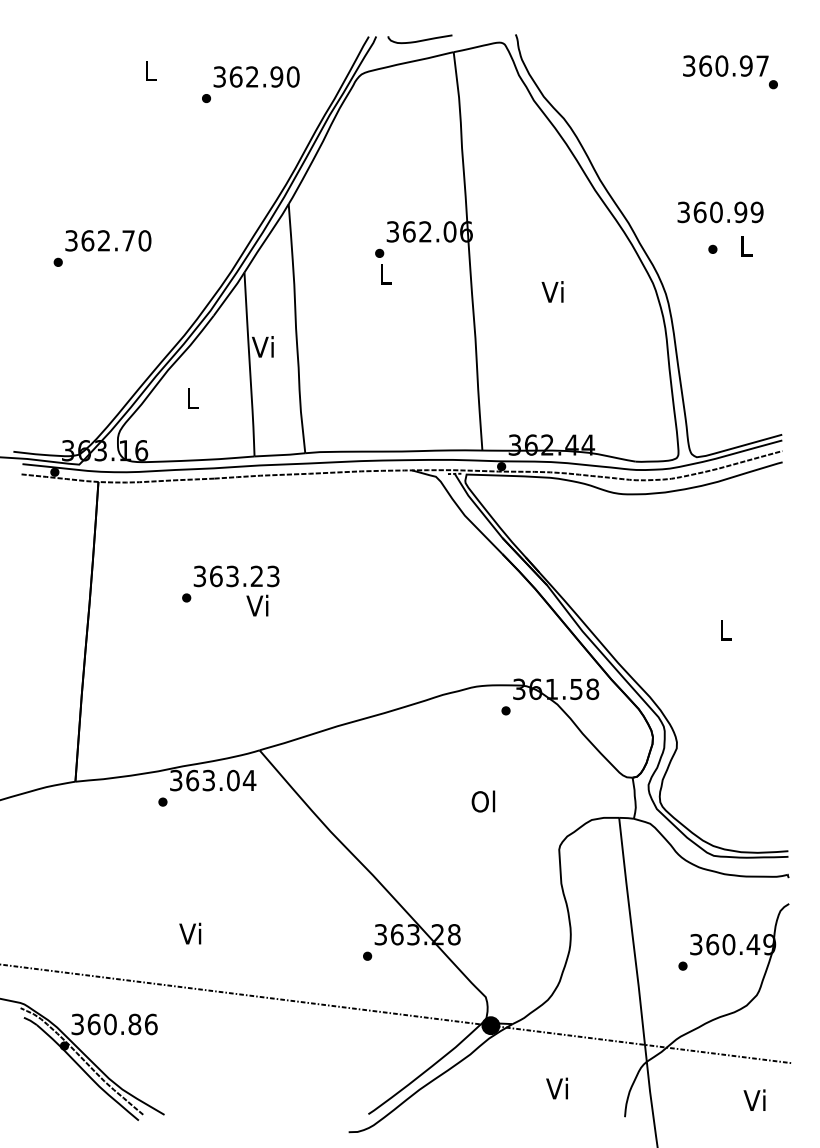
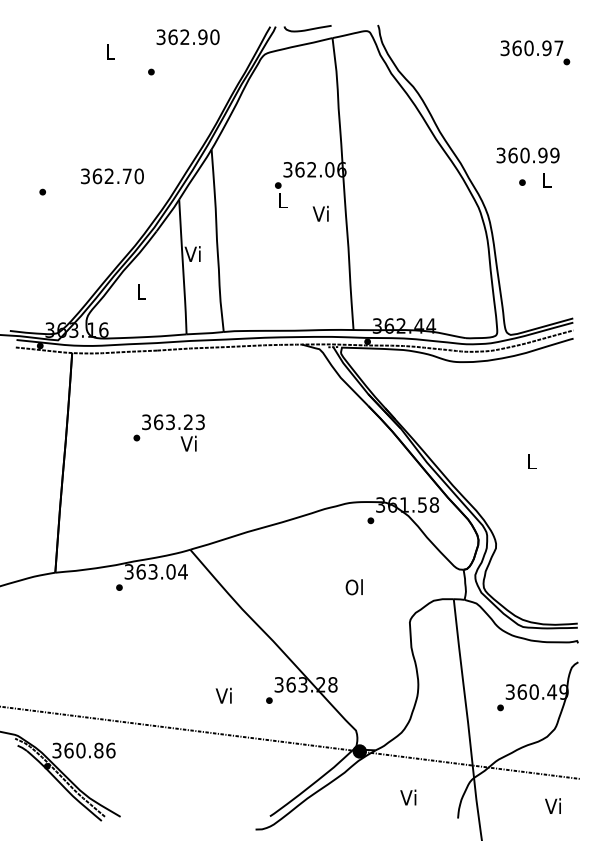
text: (256, 76) -> (188, 36), moved
text: (108, 240) -> (112, 176), moved
text: (552, 291) -> (320, 213), moved
text: (190, 933) -> (223, 695), moved

